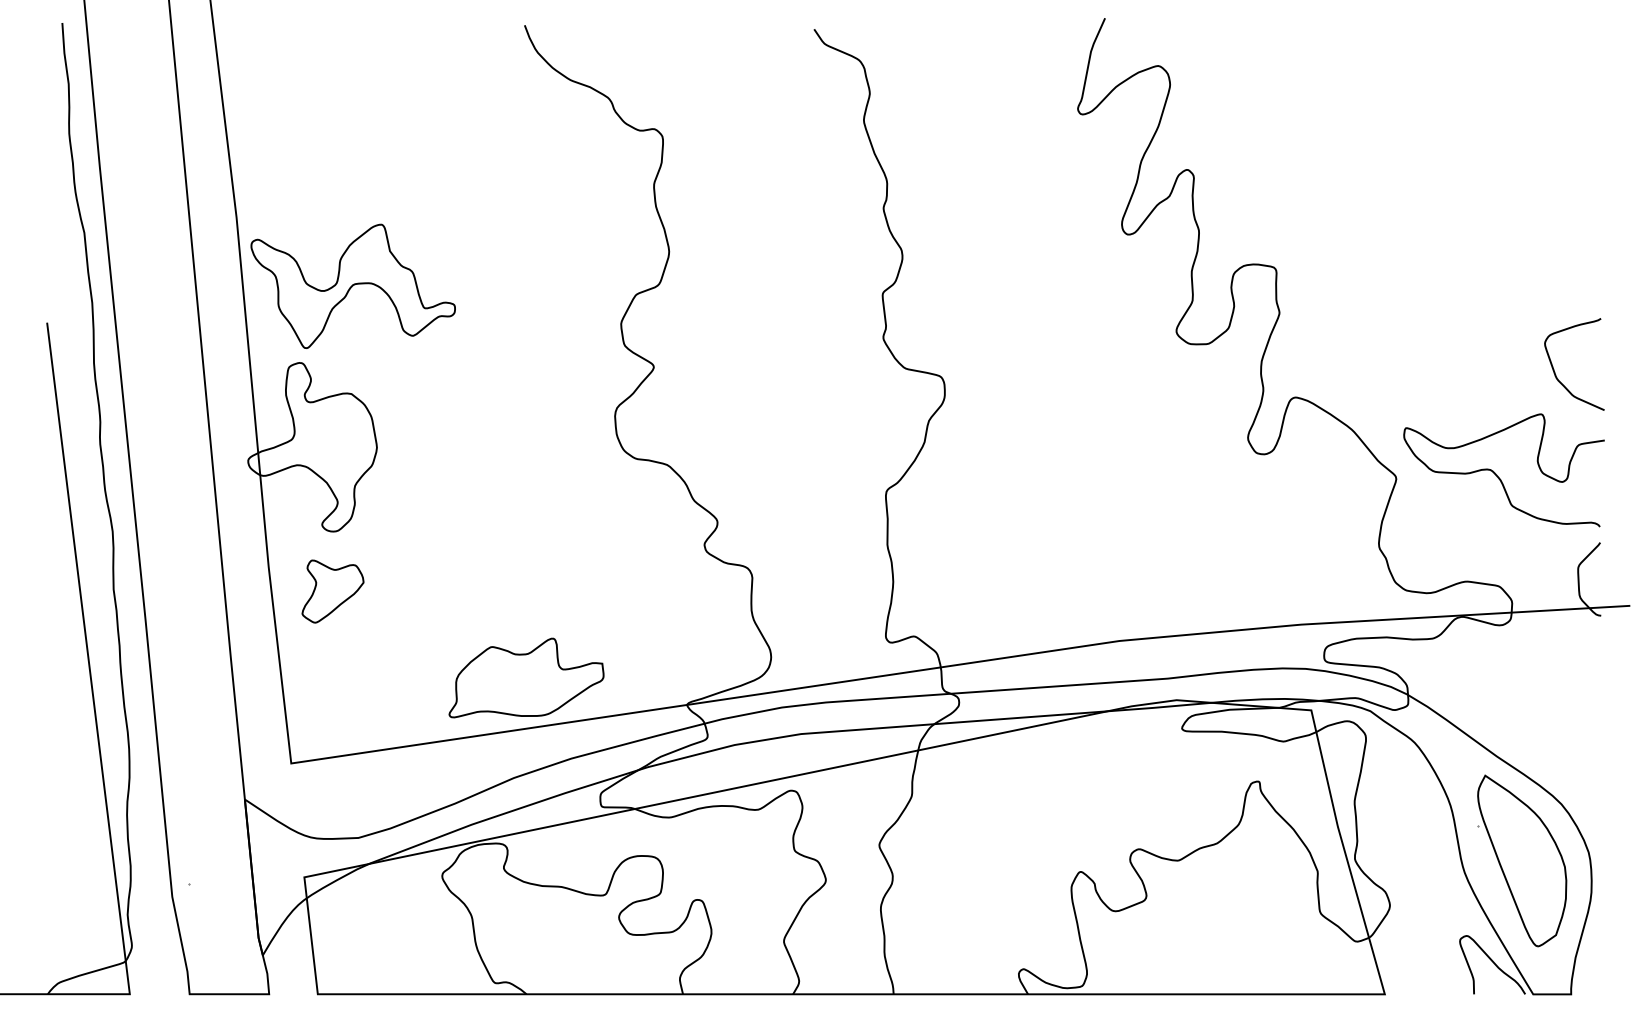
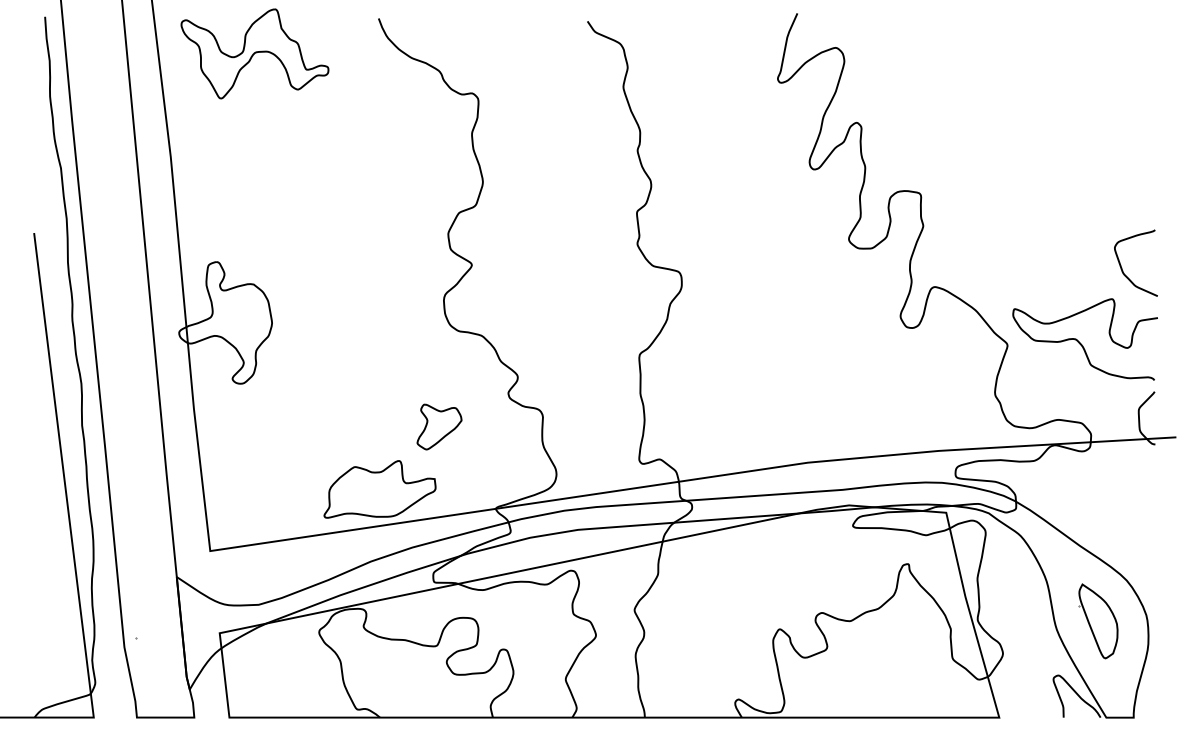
part: (352, 285) -> (254, 53), moved
part: (332, 591) -> (439, 426), moved
part: (1522, 860) -> (1098, 621), size x0.6

